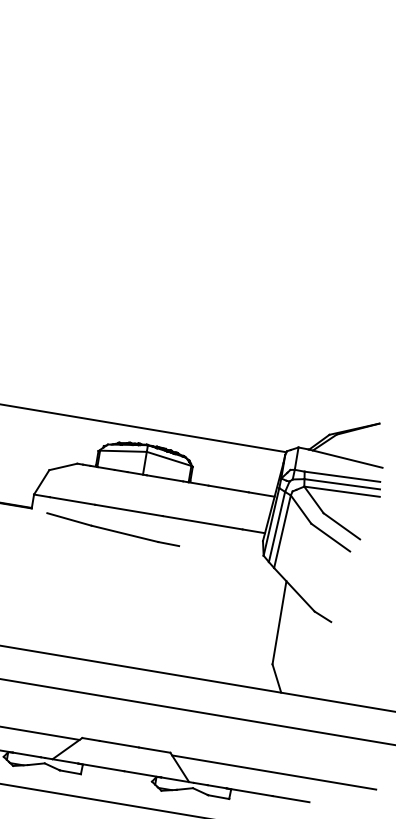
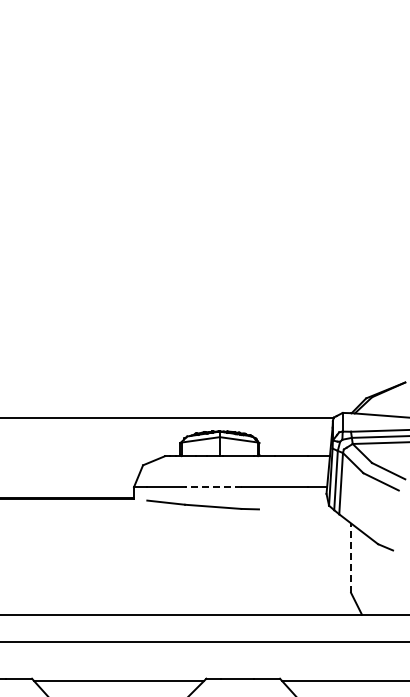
line: (127, 510) -> (212, 487), solid -> dashed
line: (279, 623) -> (351, 558), solid -> dashed

